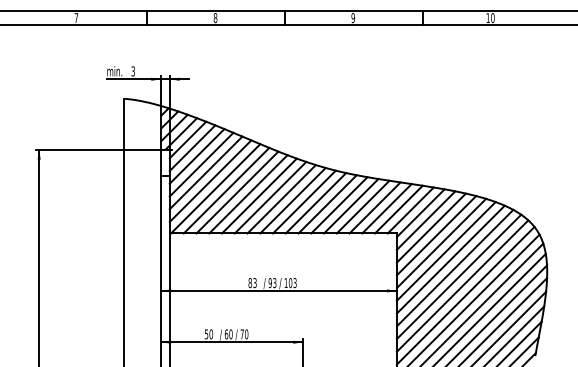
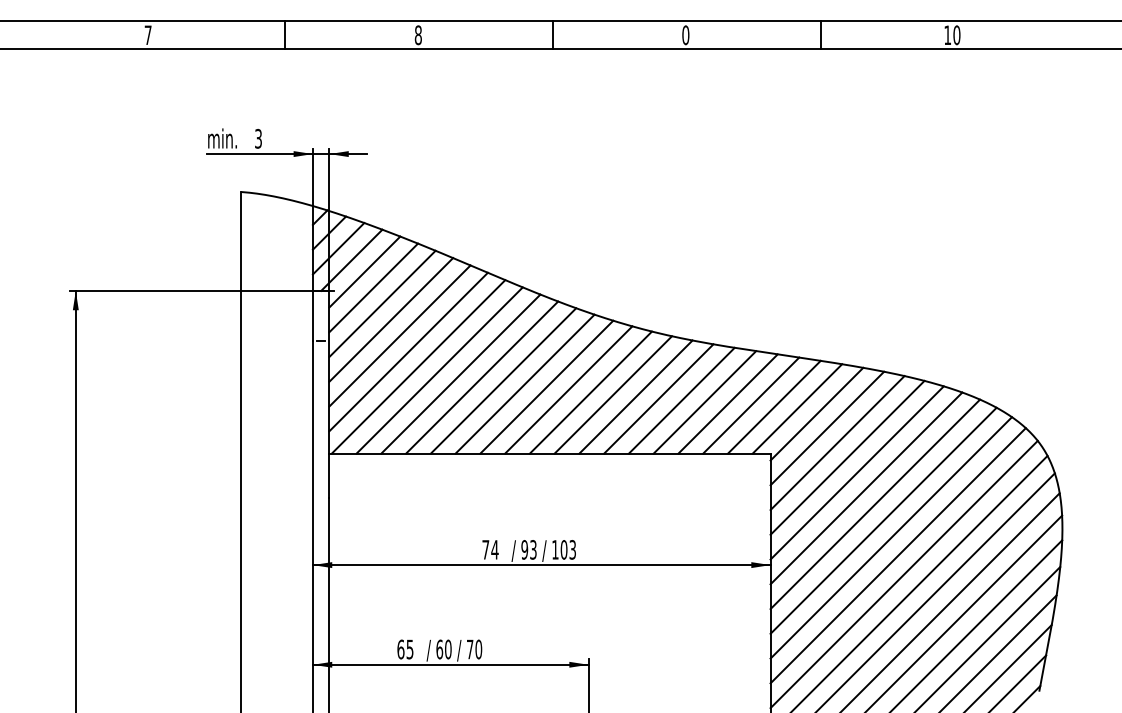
text: (352, 18) -> (684, 36), 9 -> 0
text: (252, 283) -> (490, 550), 83 -> 74
text: (208, 334) -> (404, 649), 50 -> 65

